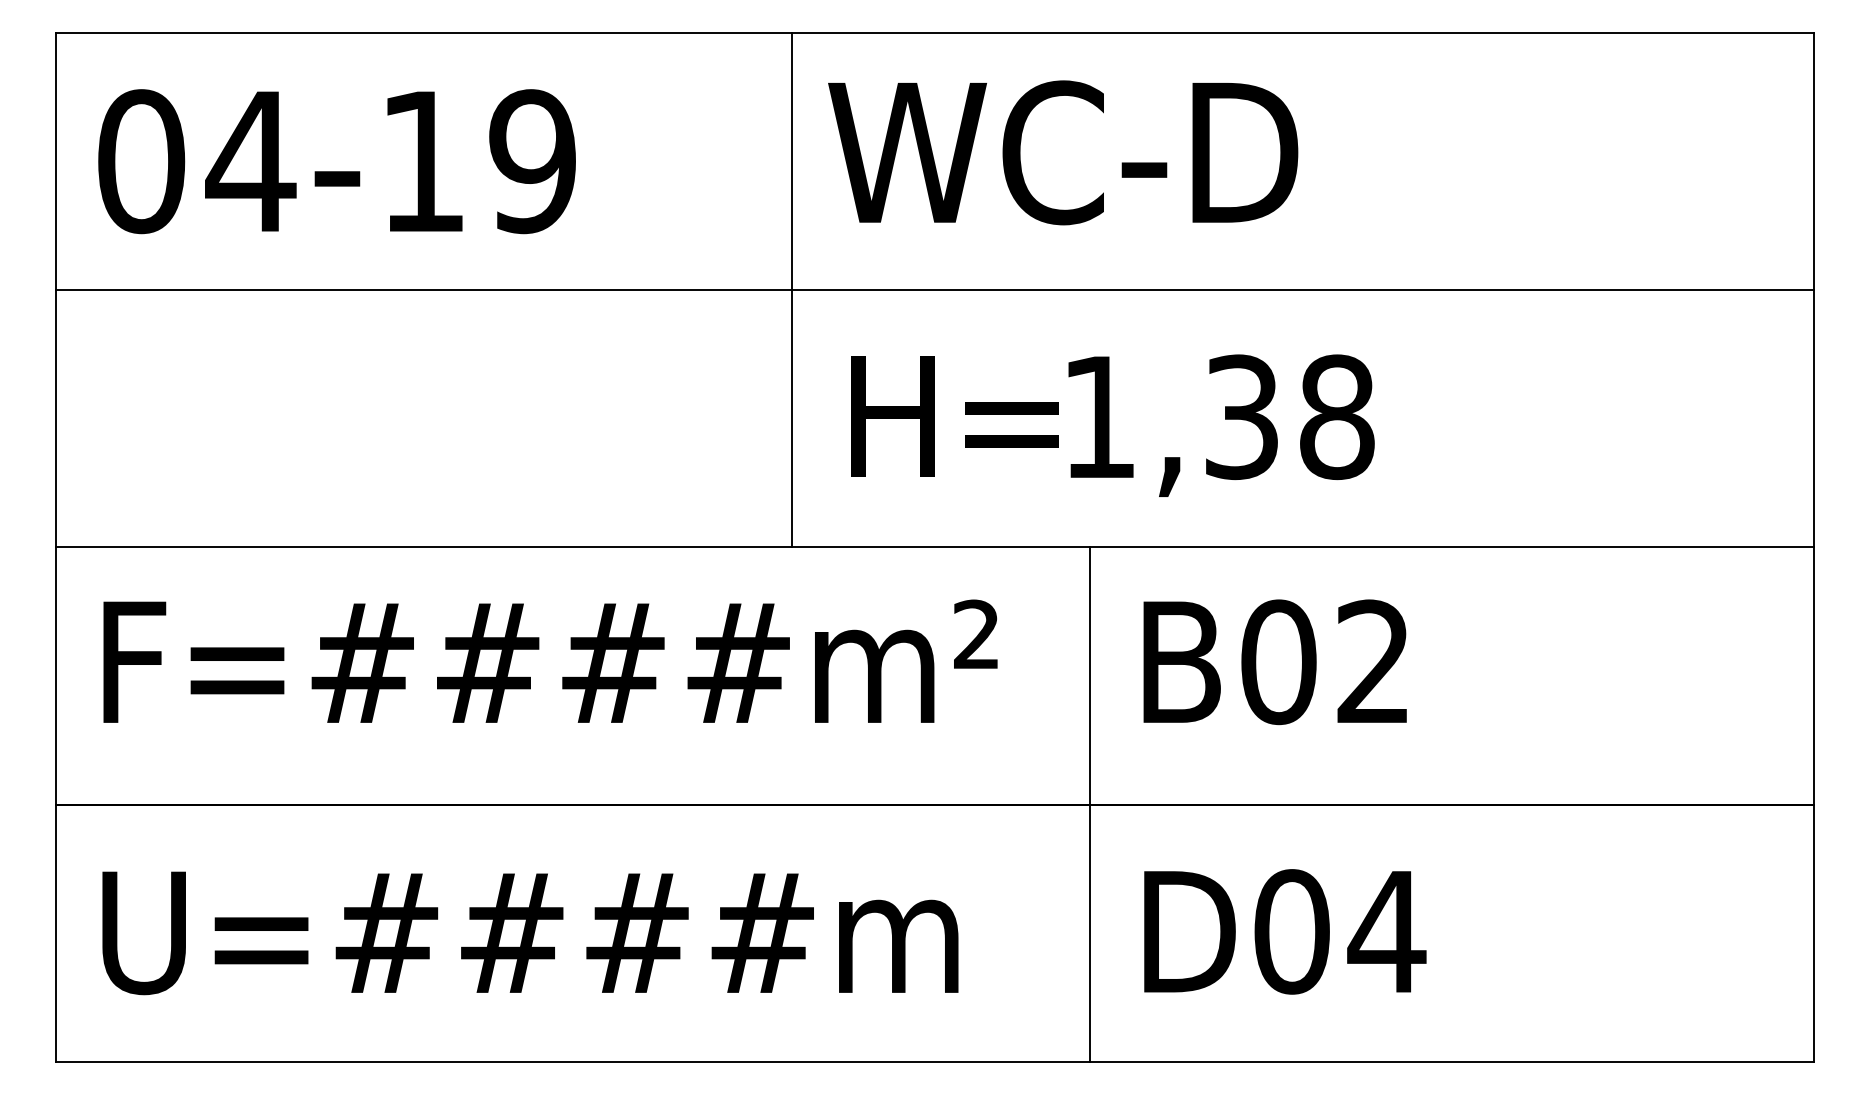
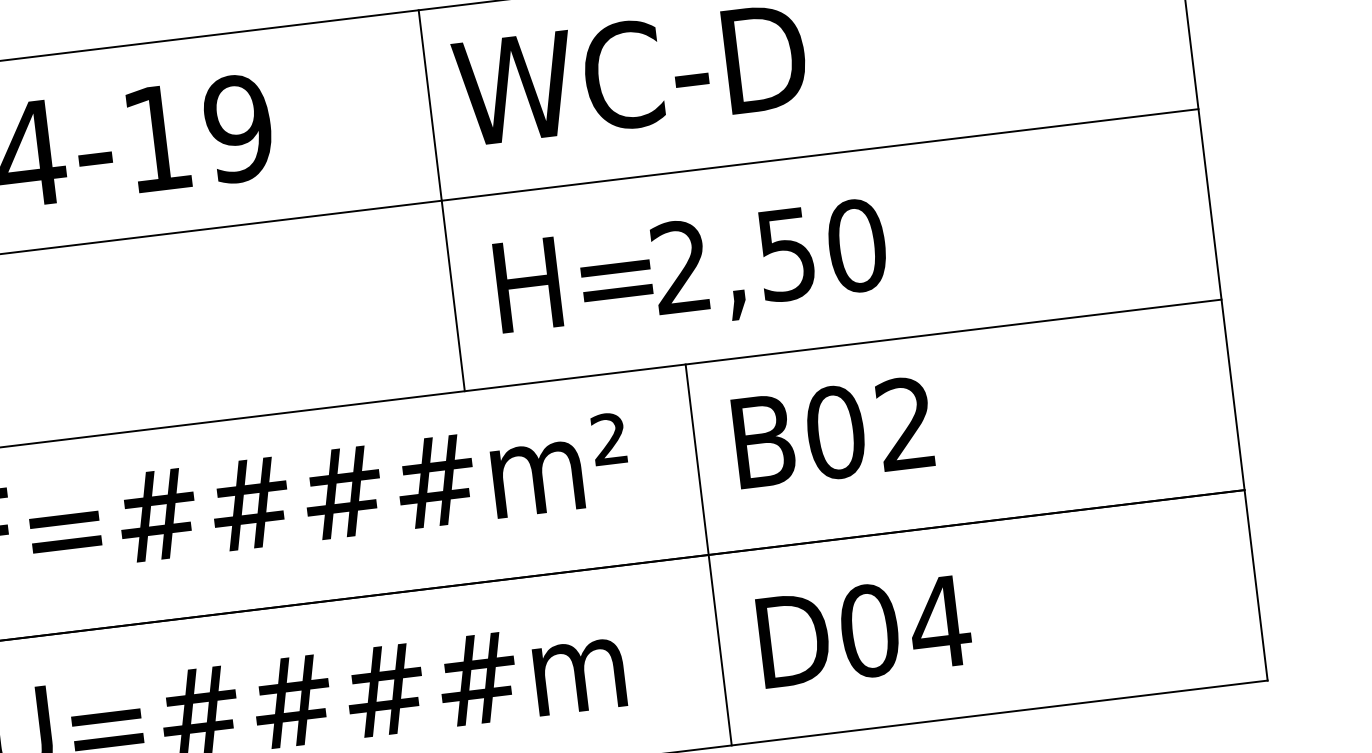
text: (1218, 416) -> (769, 256), 1,38 -> 2,50

